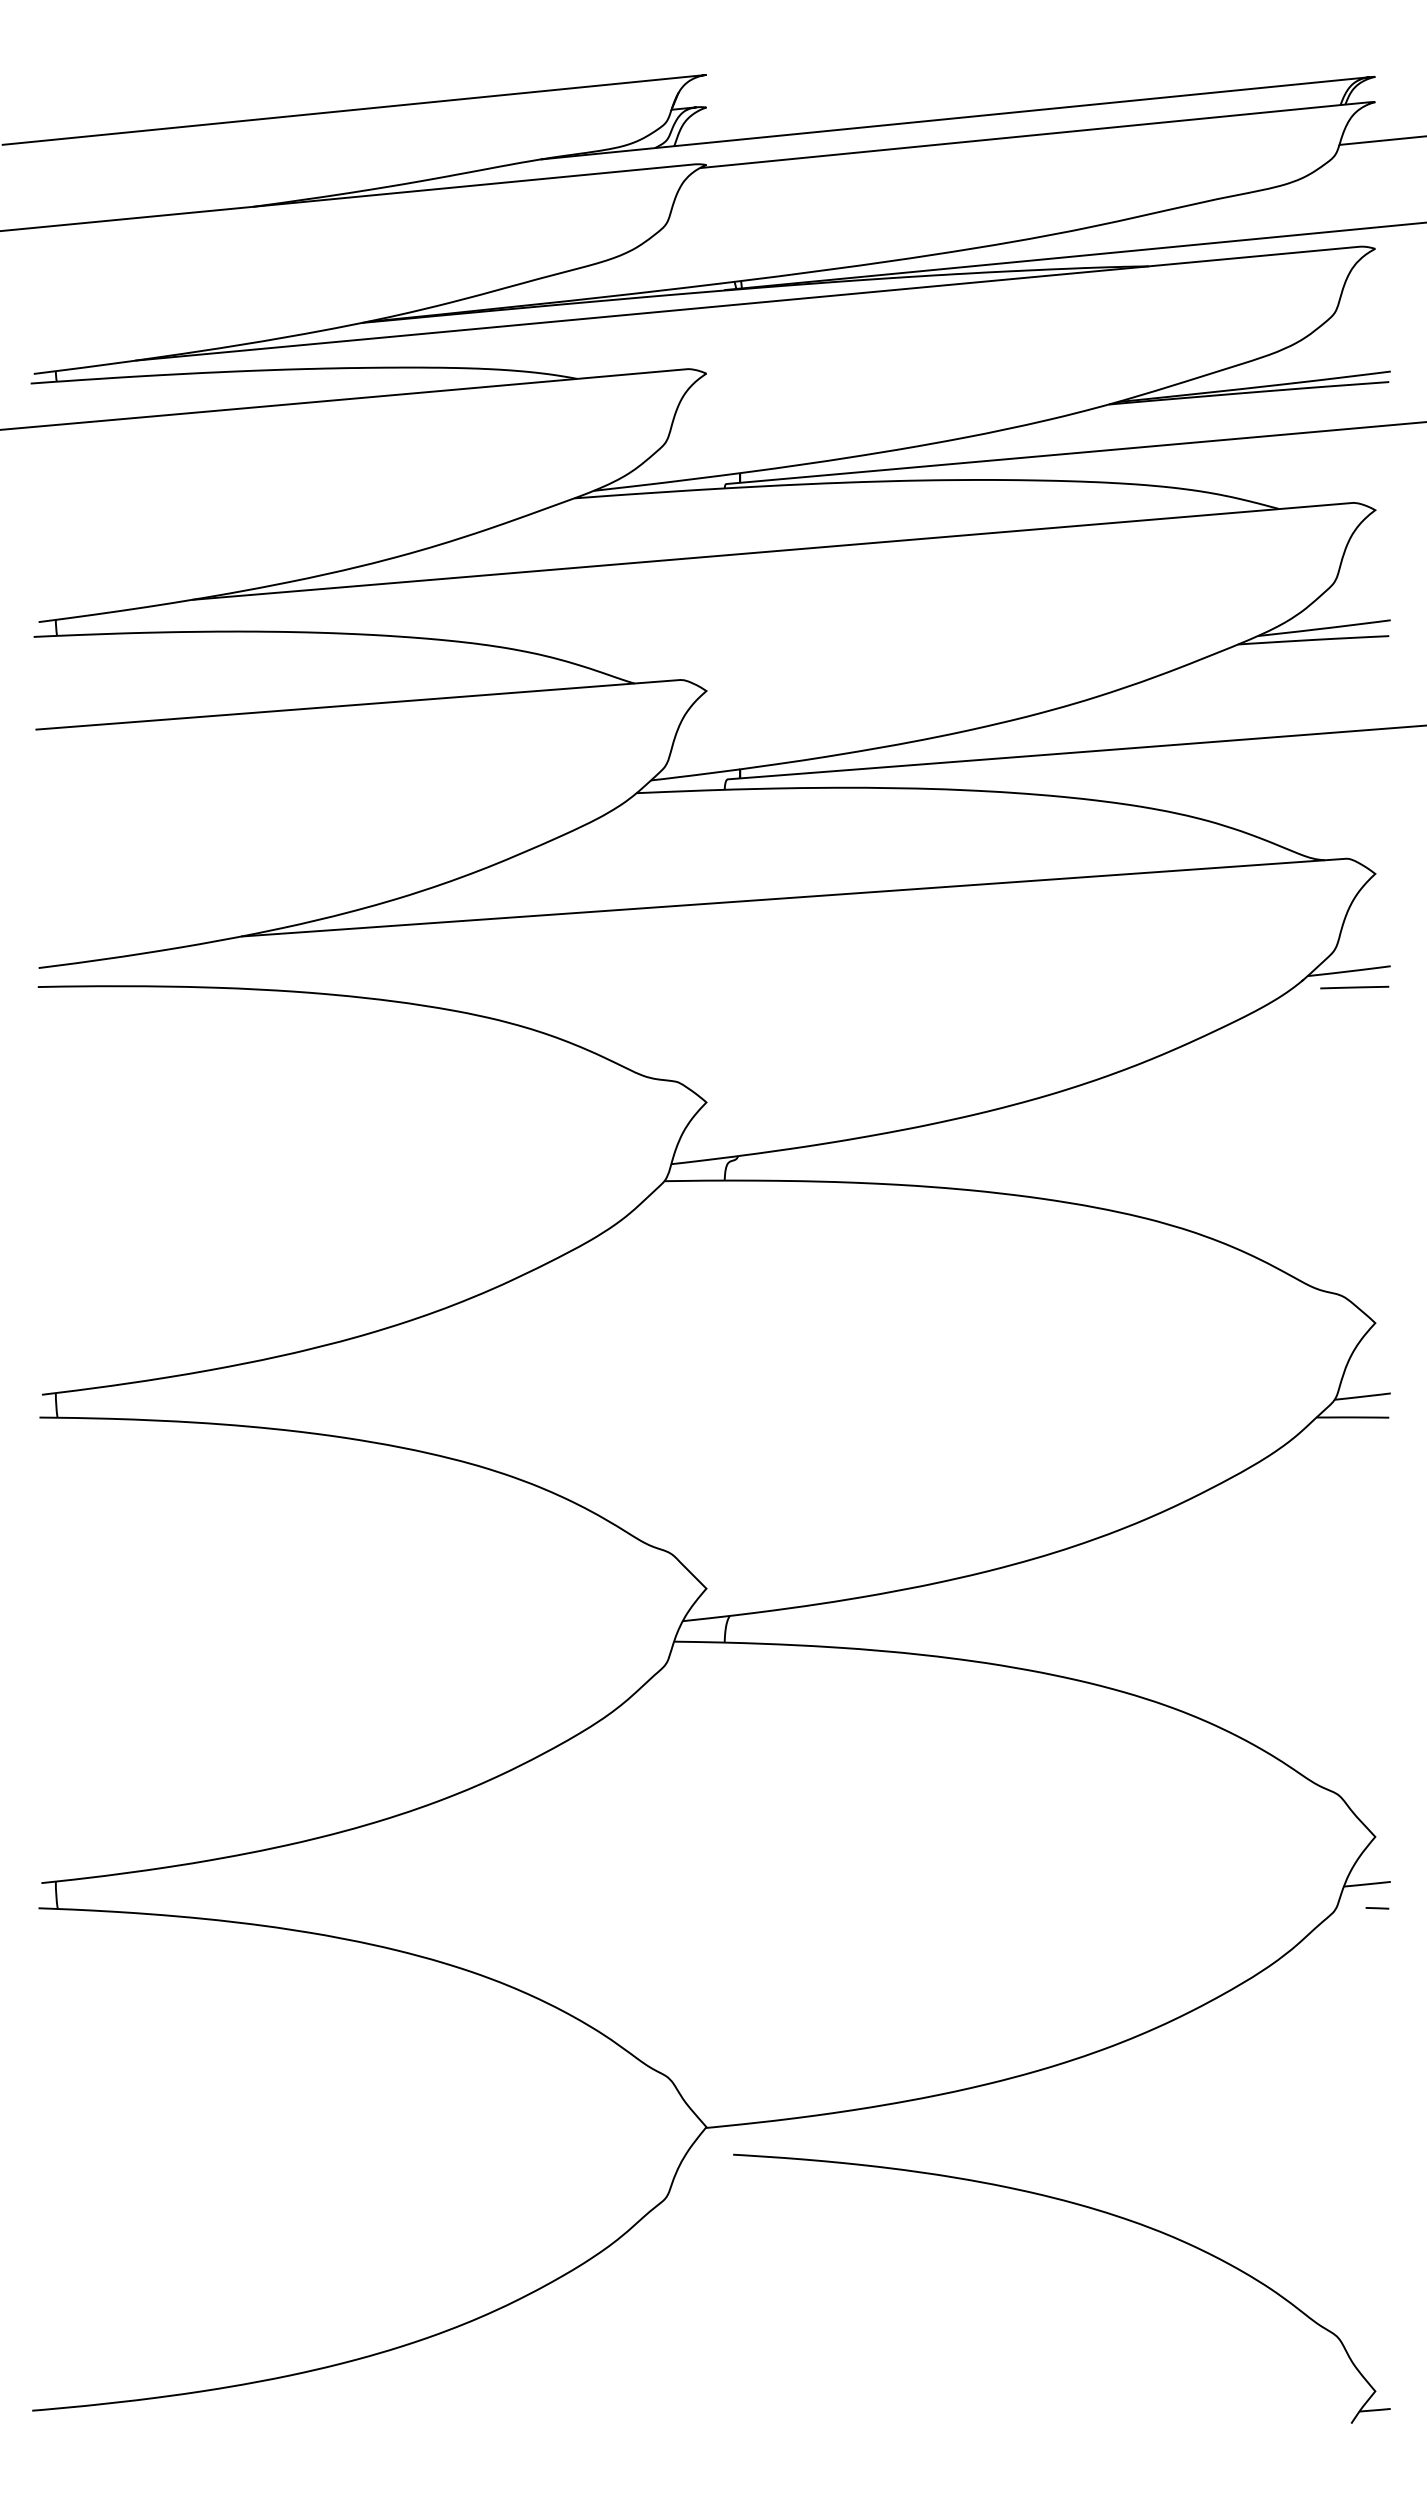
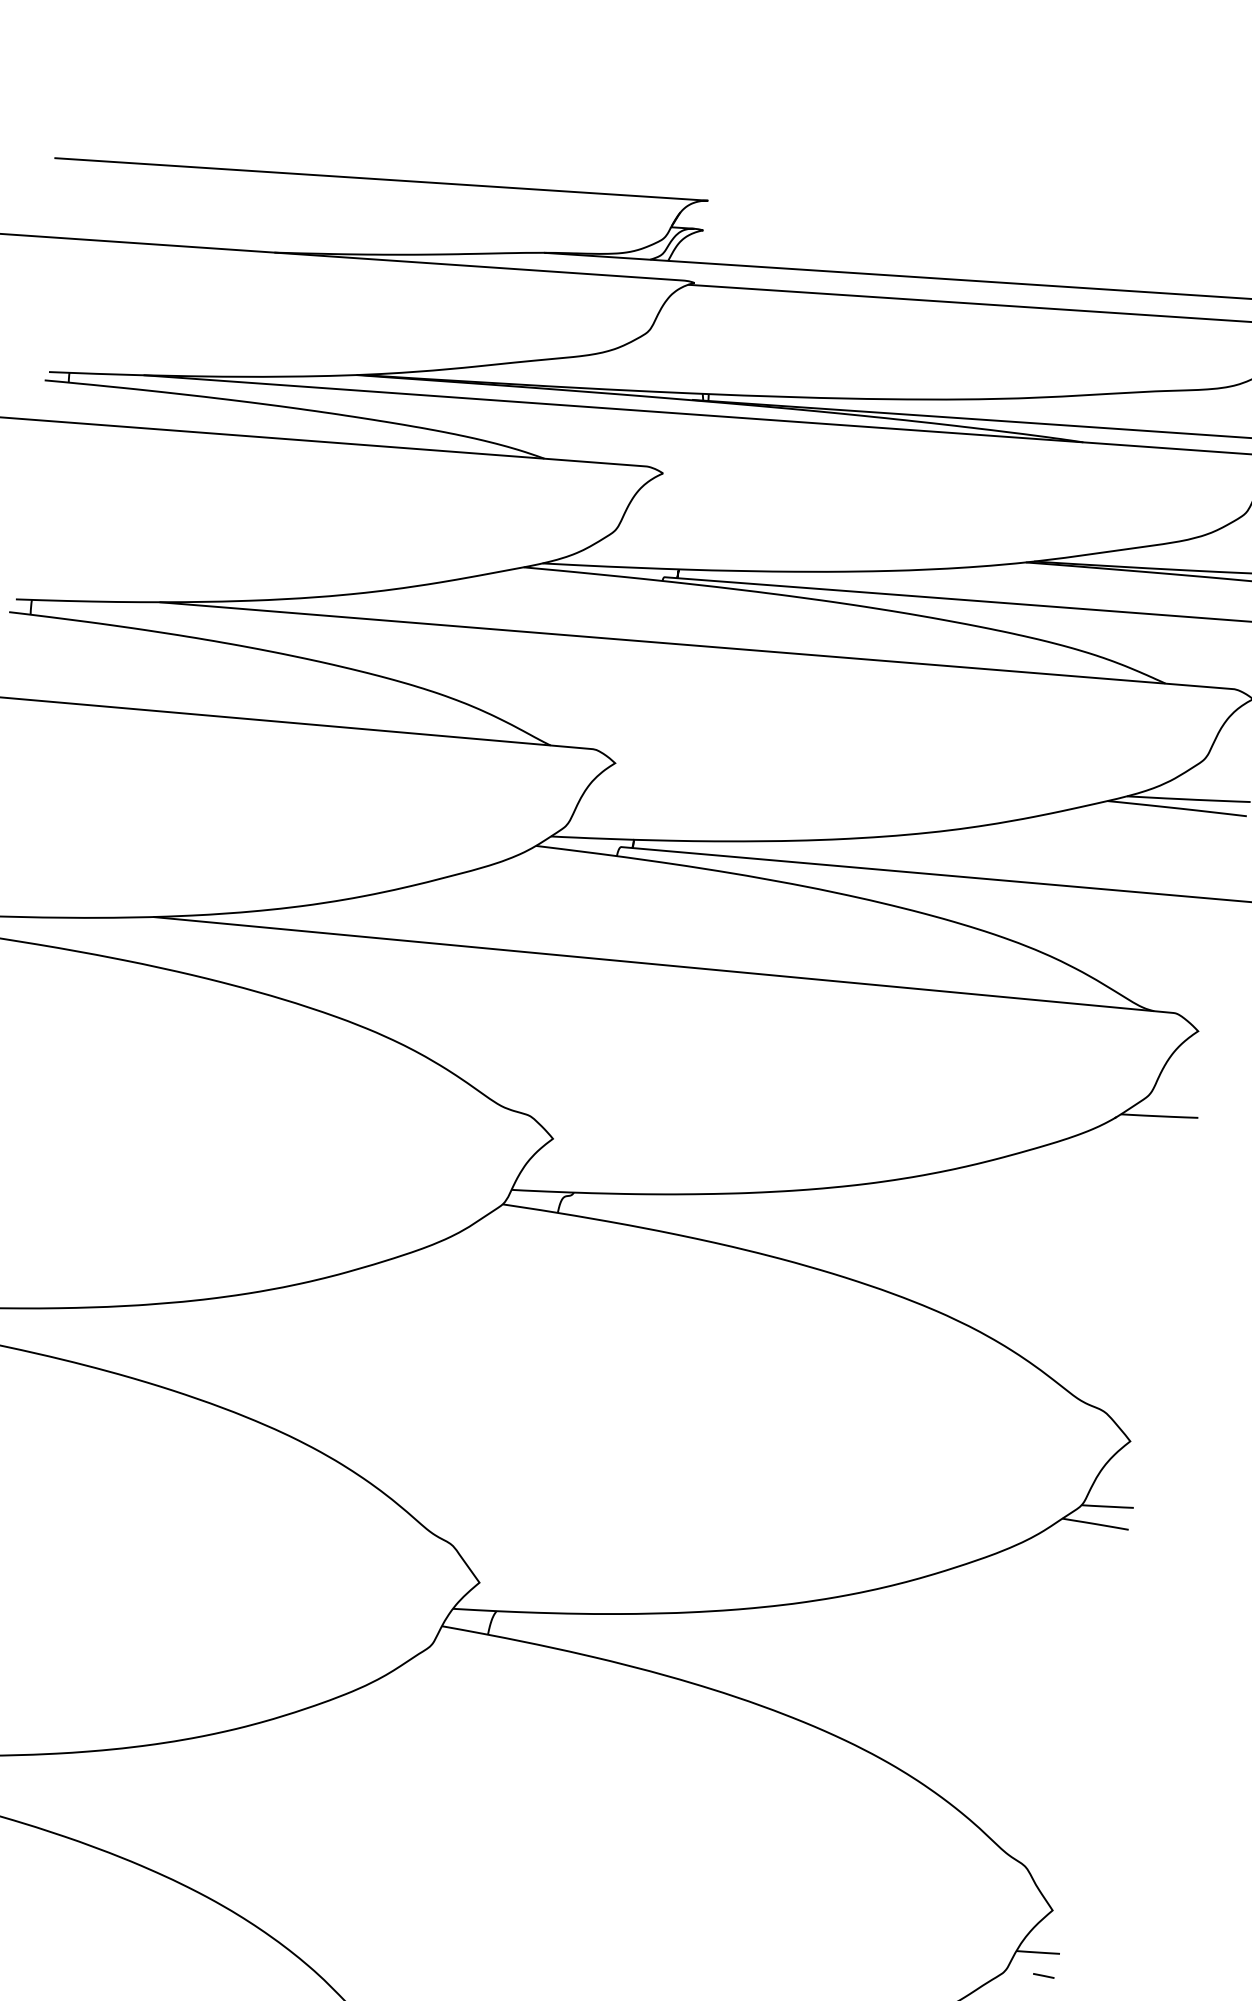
line: (1354, 987) -> (1162, 1131), removed

